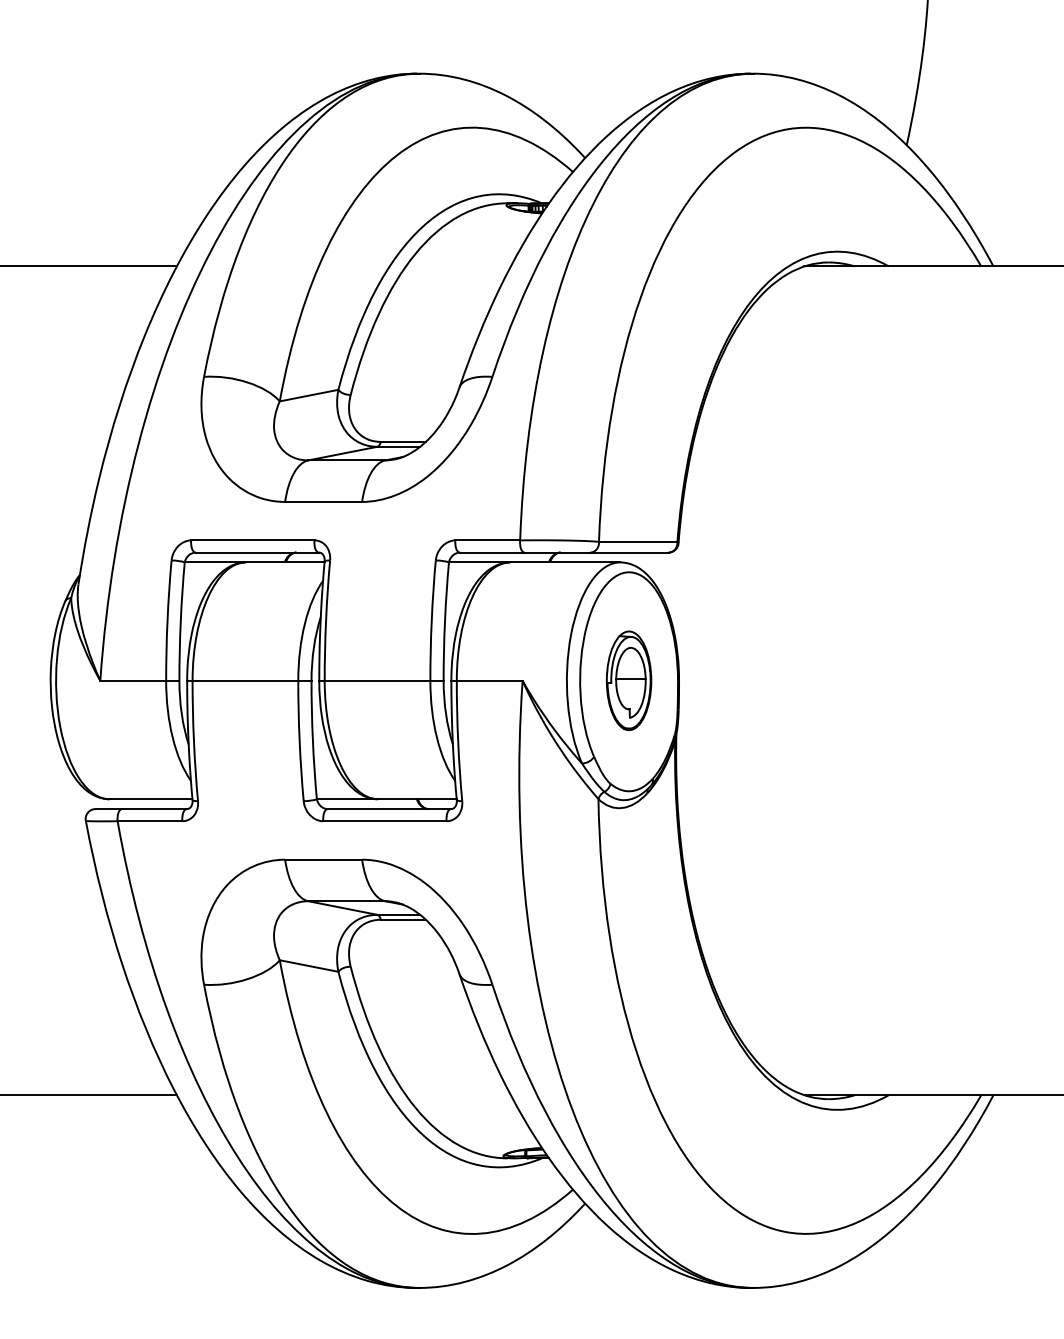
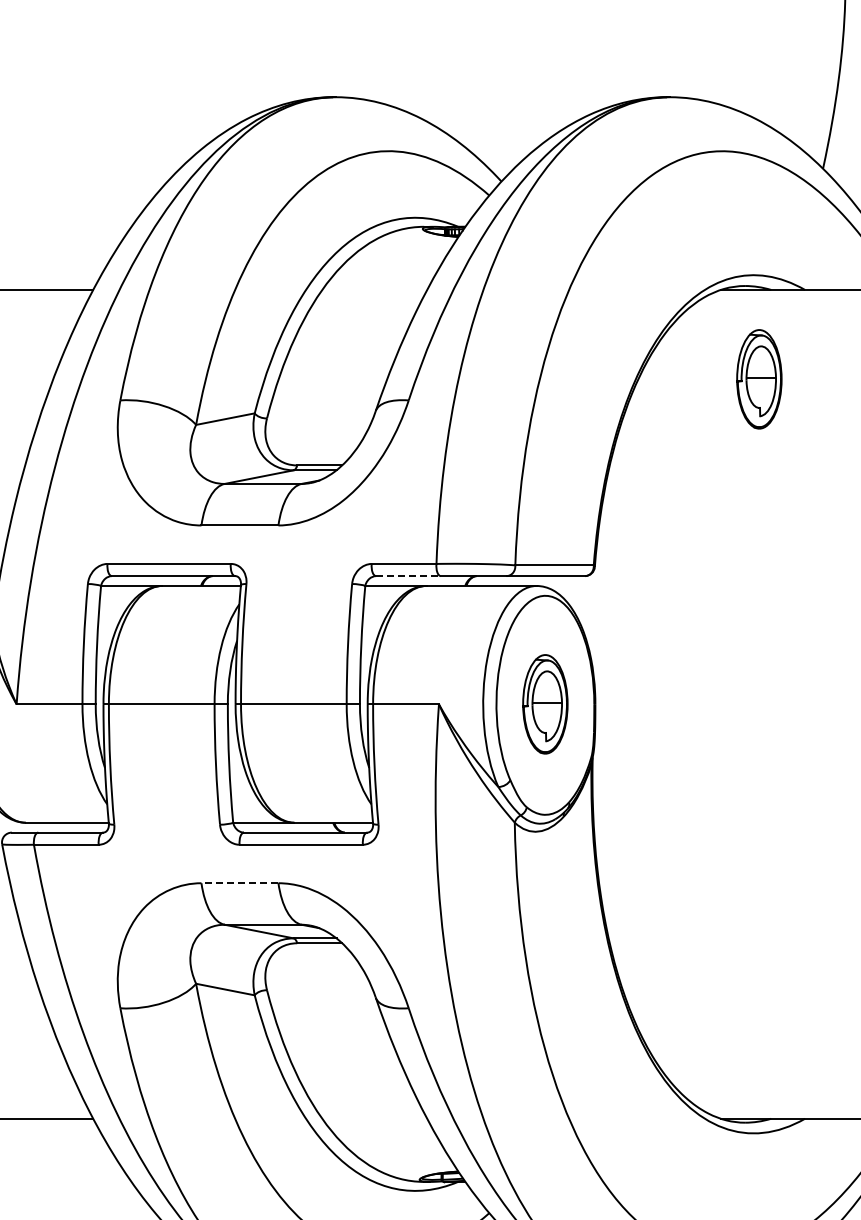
part: (843, 355) -> (759, 379), added
line: (492, 552) -> (408, 576), solid -> dashed
line: (323, 859) -> (239, 883), solid -> dashed

